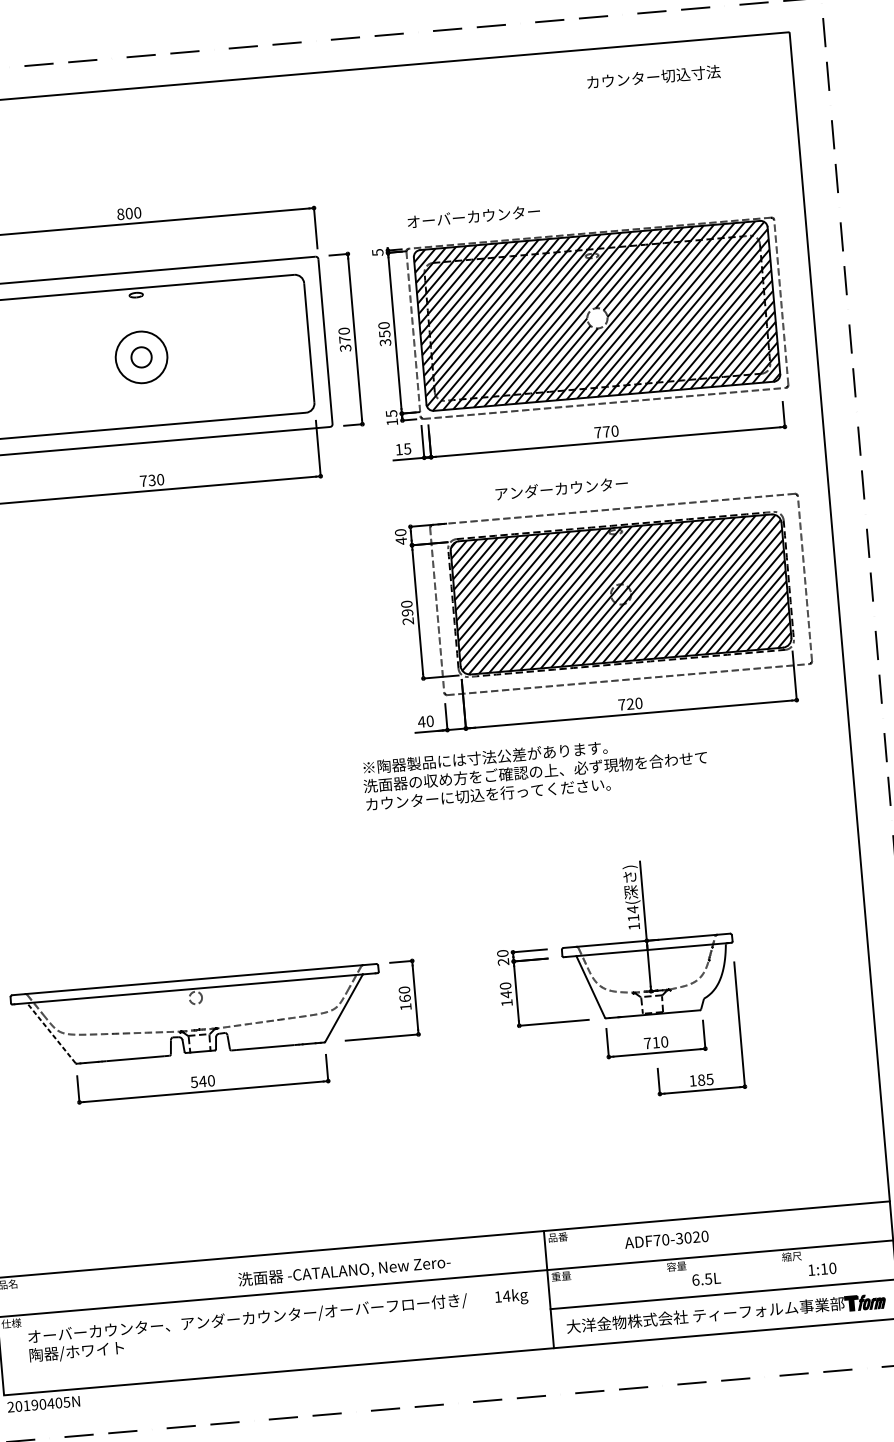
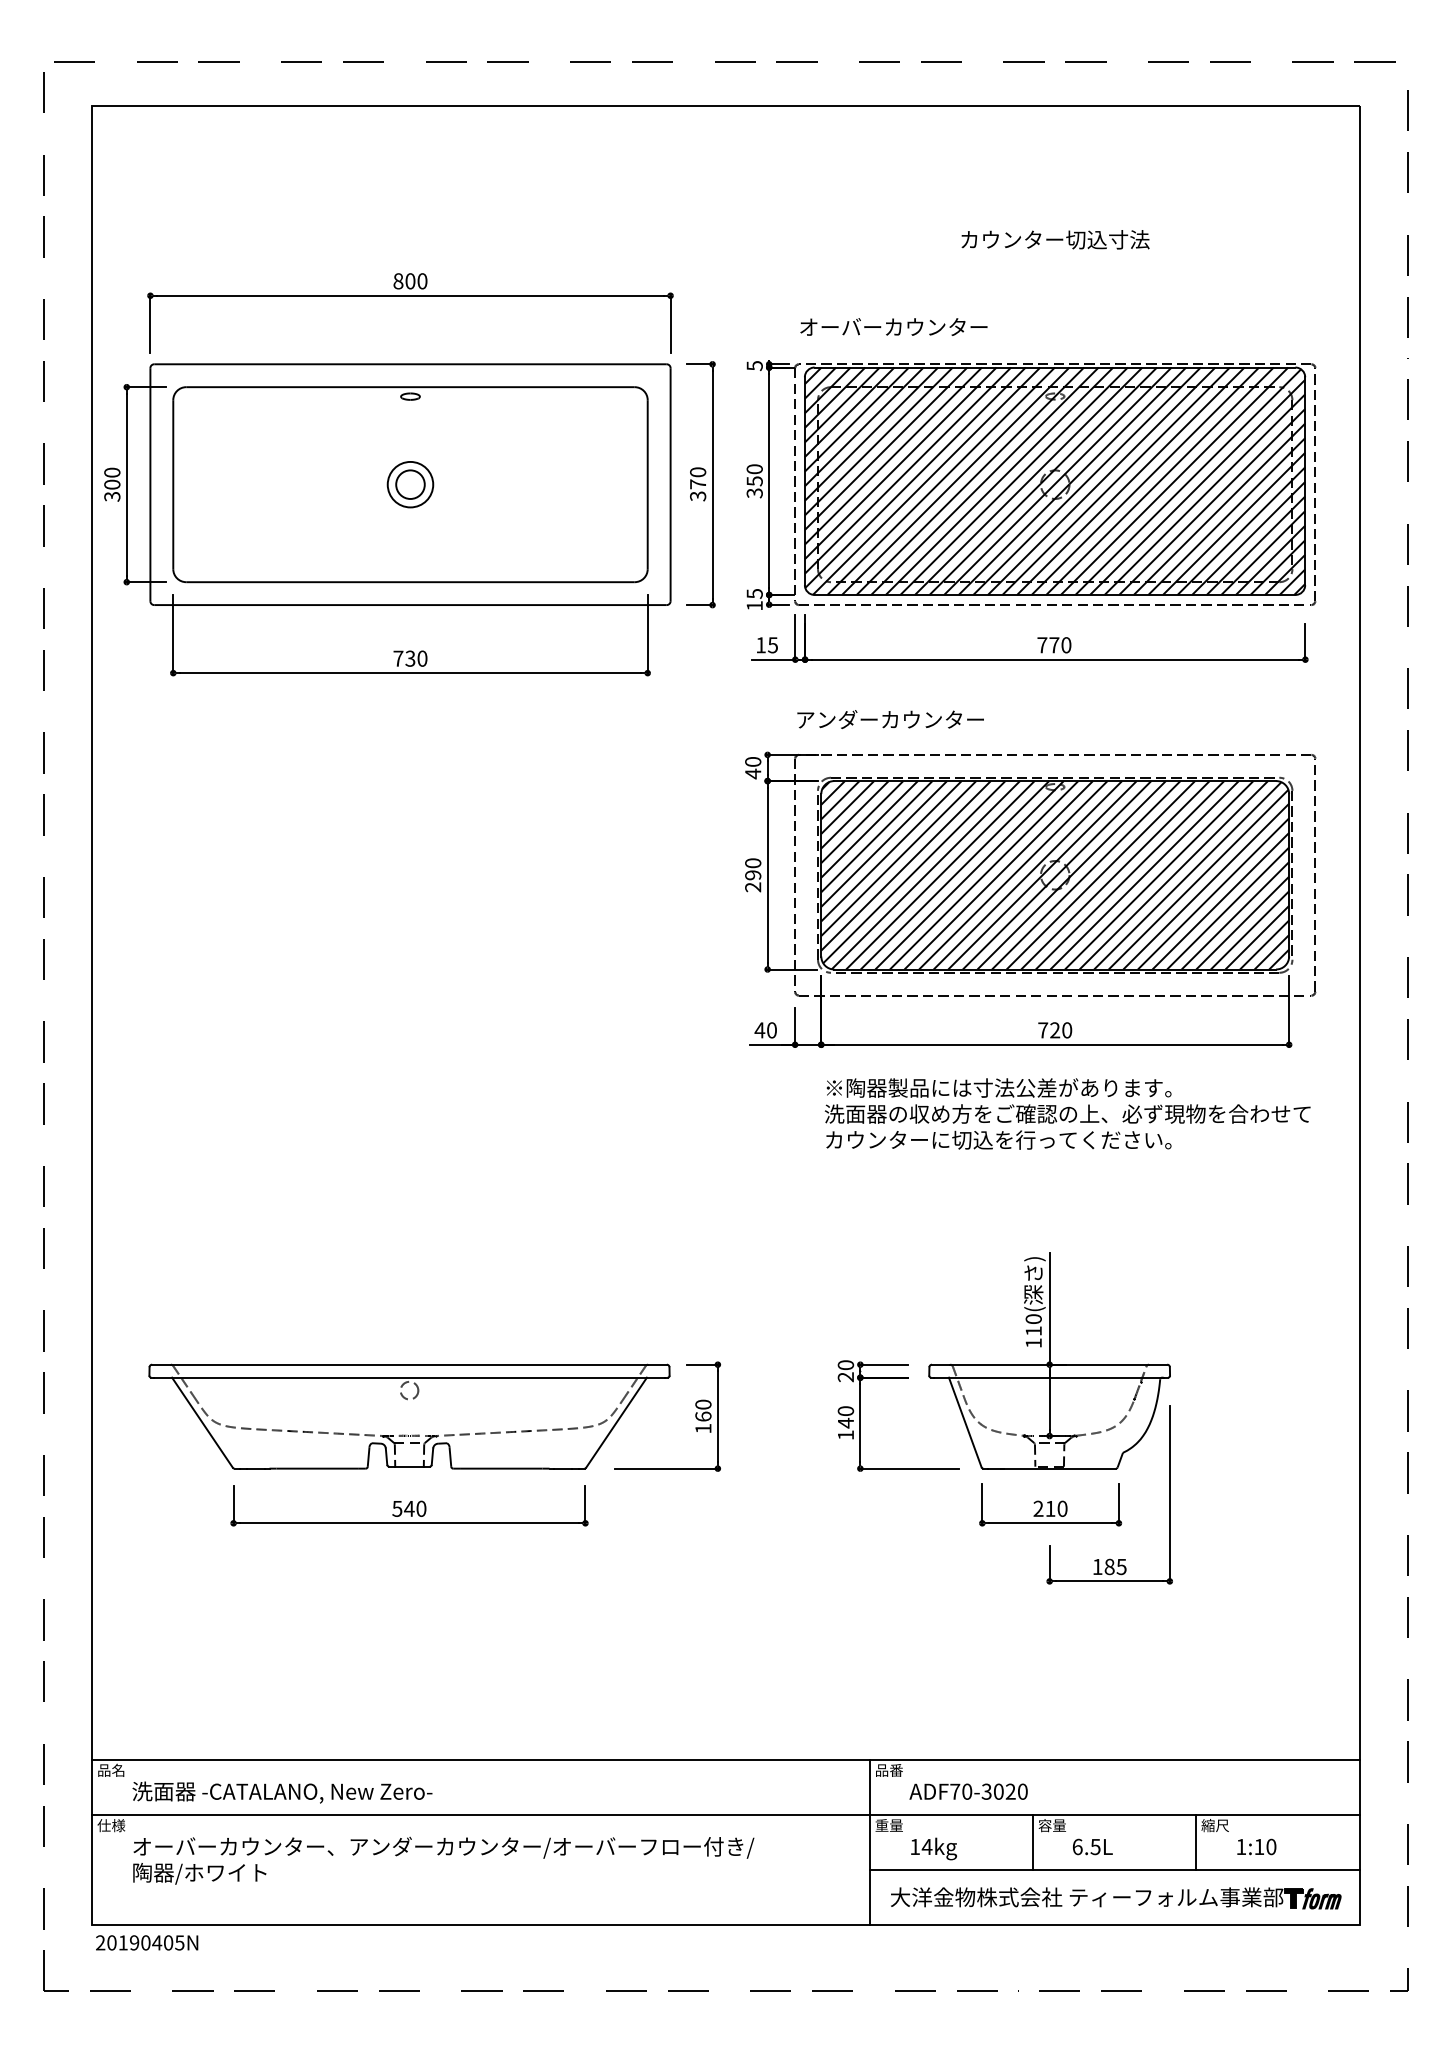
text: (653, 76) -> (1055, 239), moved
hatch: (596, 318) -> (1054, 484), added
circle: (141, 357) -> (410, 484), size x0.62
text: (561, 488) -> (890, 719), moved
text: (535, 771) -> (1067, 1113), moved
text: (632, 909) -> (1033, 1318), 114( -> 110(
line: (51, 1033) -> (202, 1422), dashed -> solid
text: (647, 1043) -> (1038, 1508), 710 -> 210
text: (666, 1239) -> (968, 1791), moved
line: (779, 1269) -> (1196, 1842), added
text: (344, 1271) -> (282, 1792), moved
line: (664, 1279) -> (1033, 1842), added
text: (512, 1296) -> (934, 1848), moved

